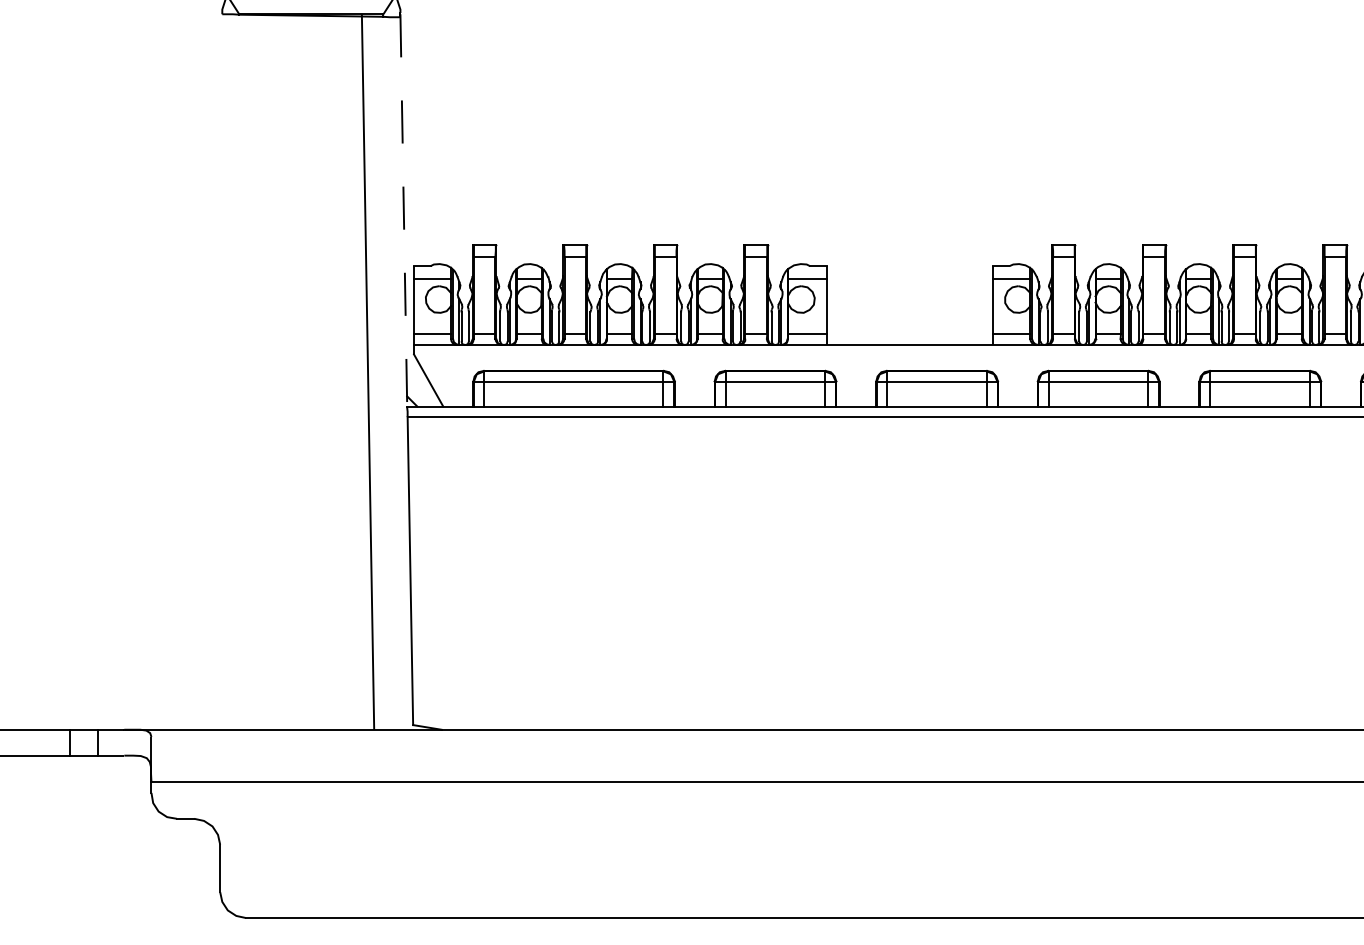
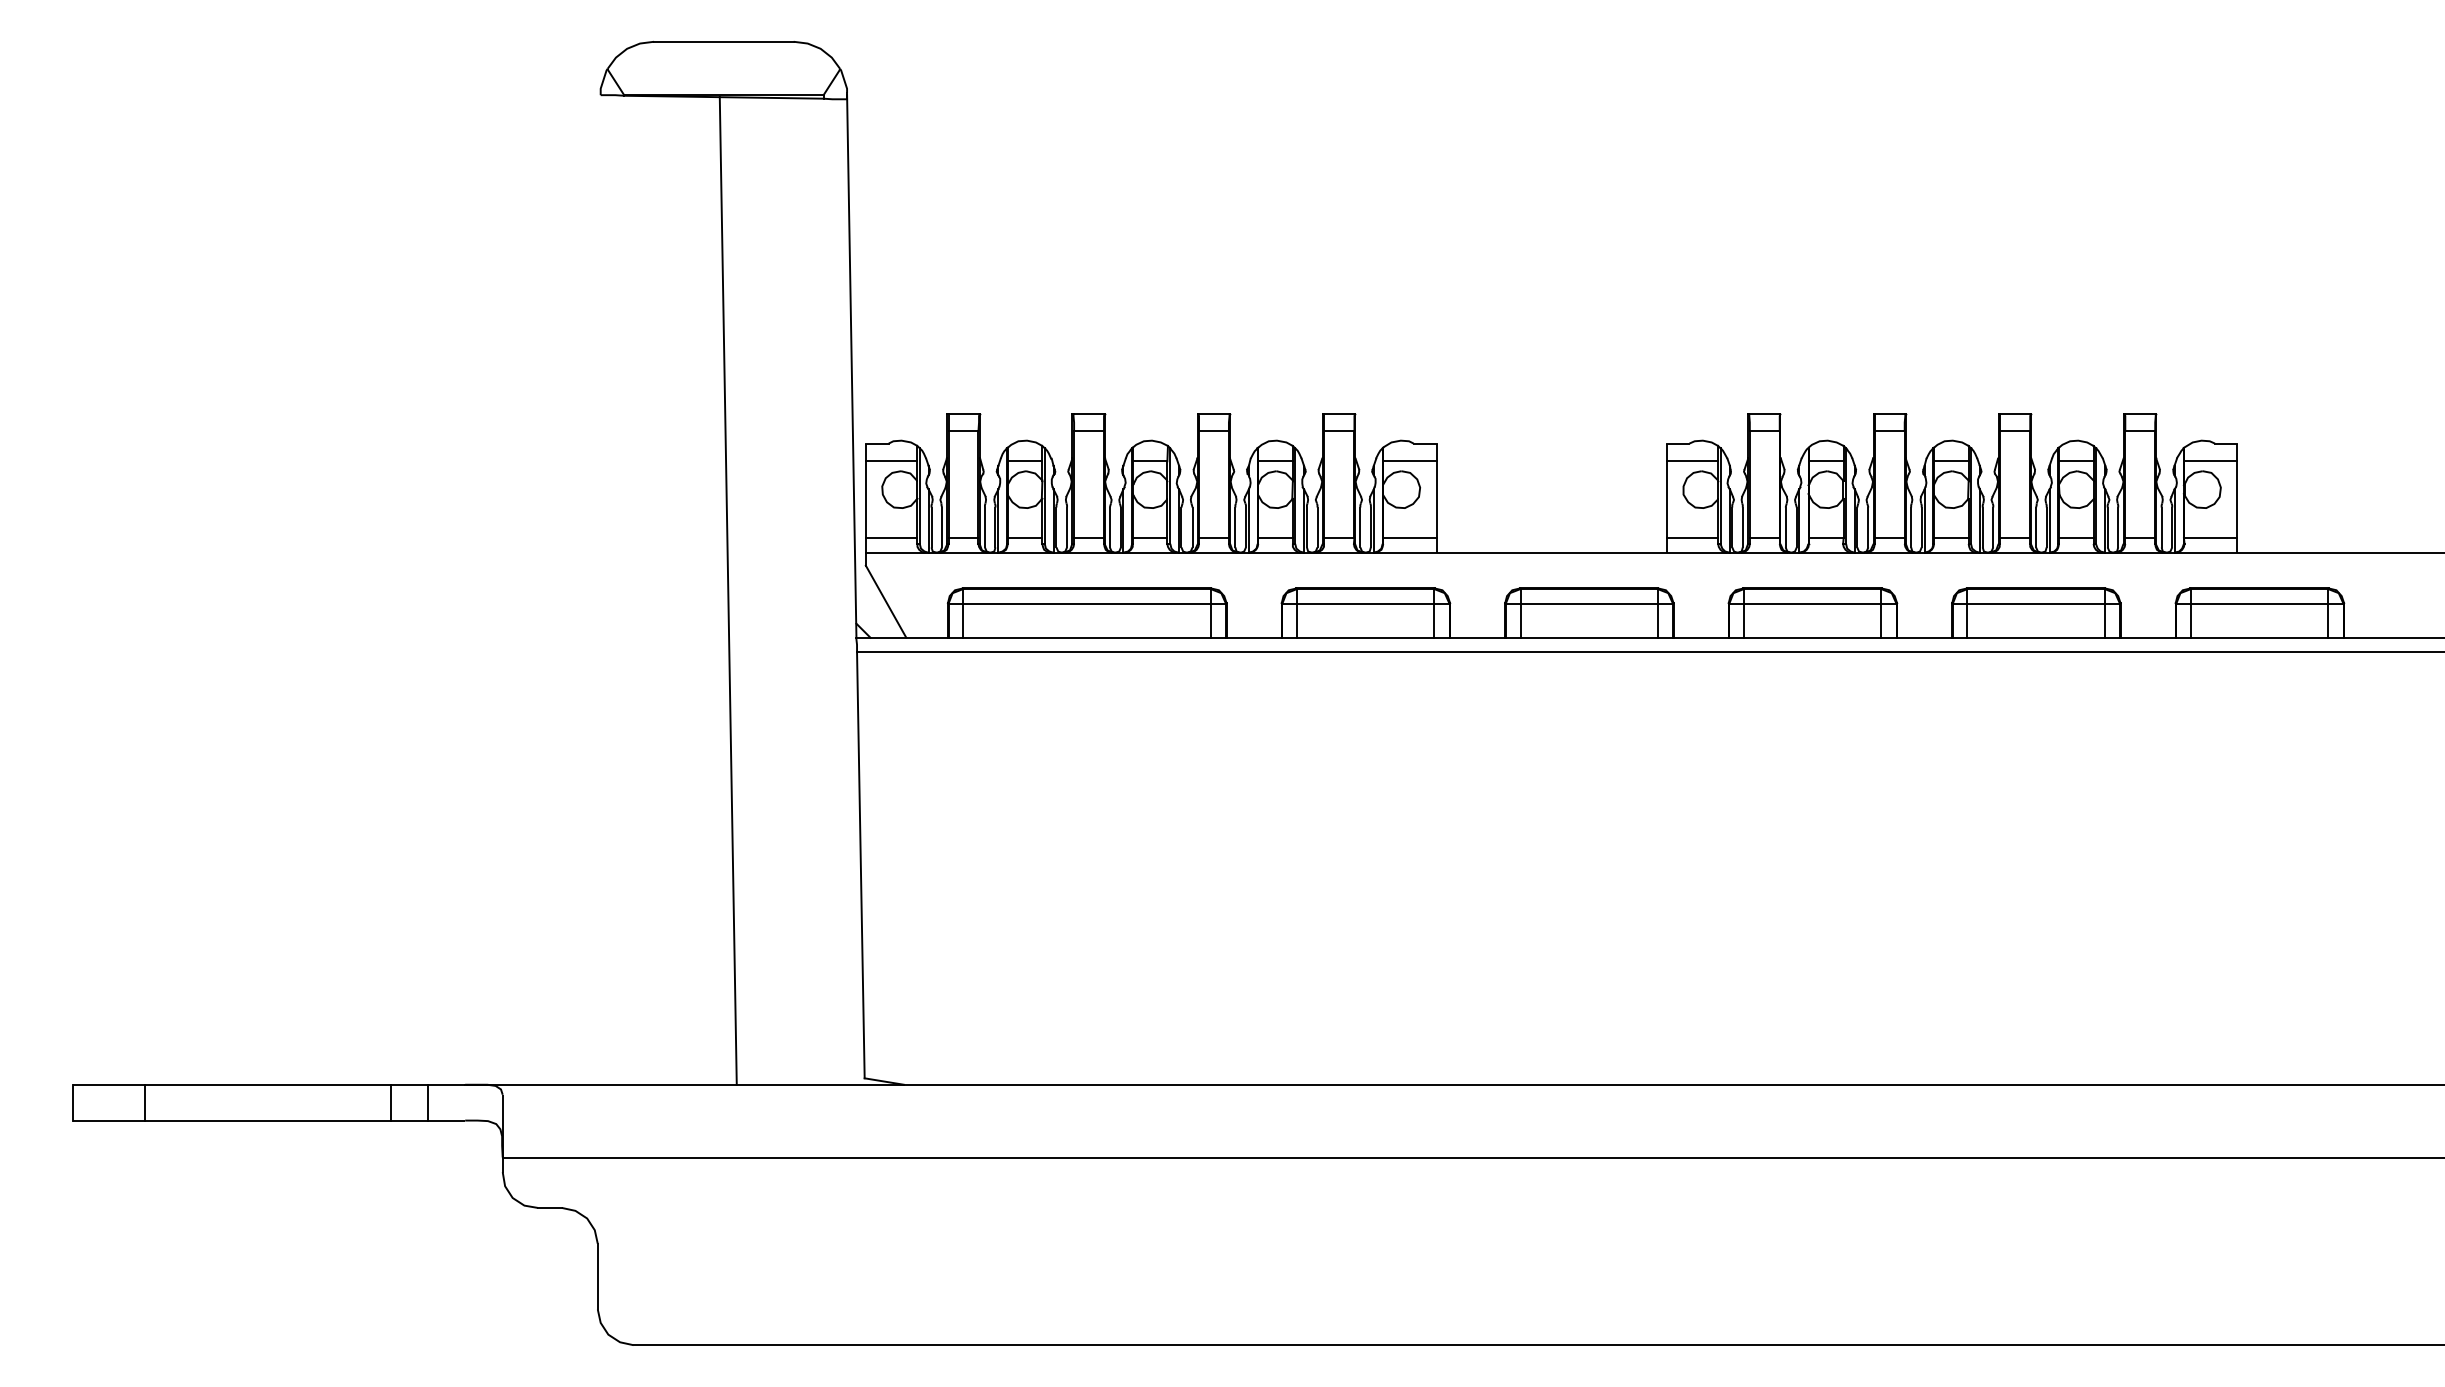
line: (403, 210) -> (851, 366), dashed -> solid
line: (367, 371) -> (727, 590), moved

